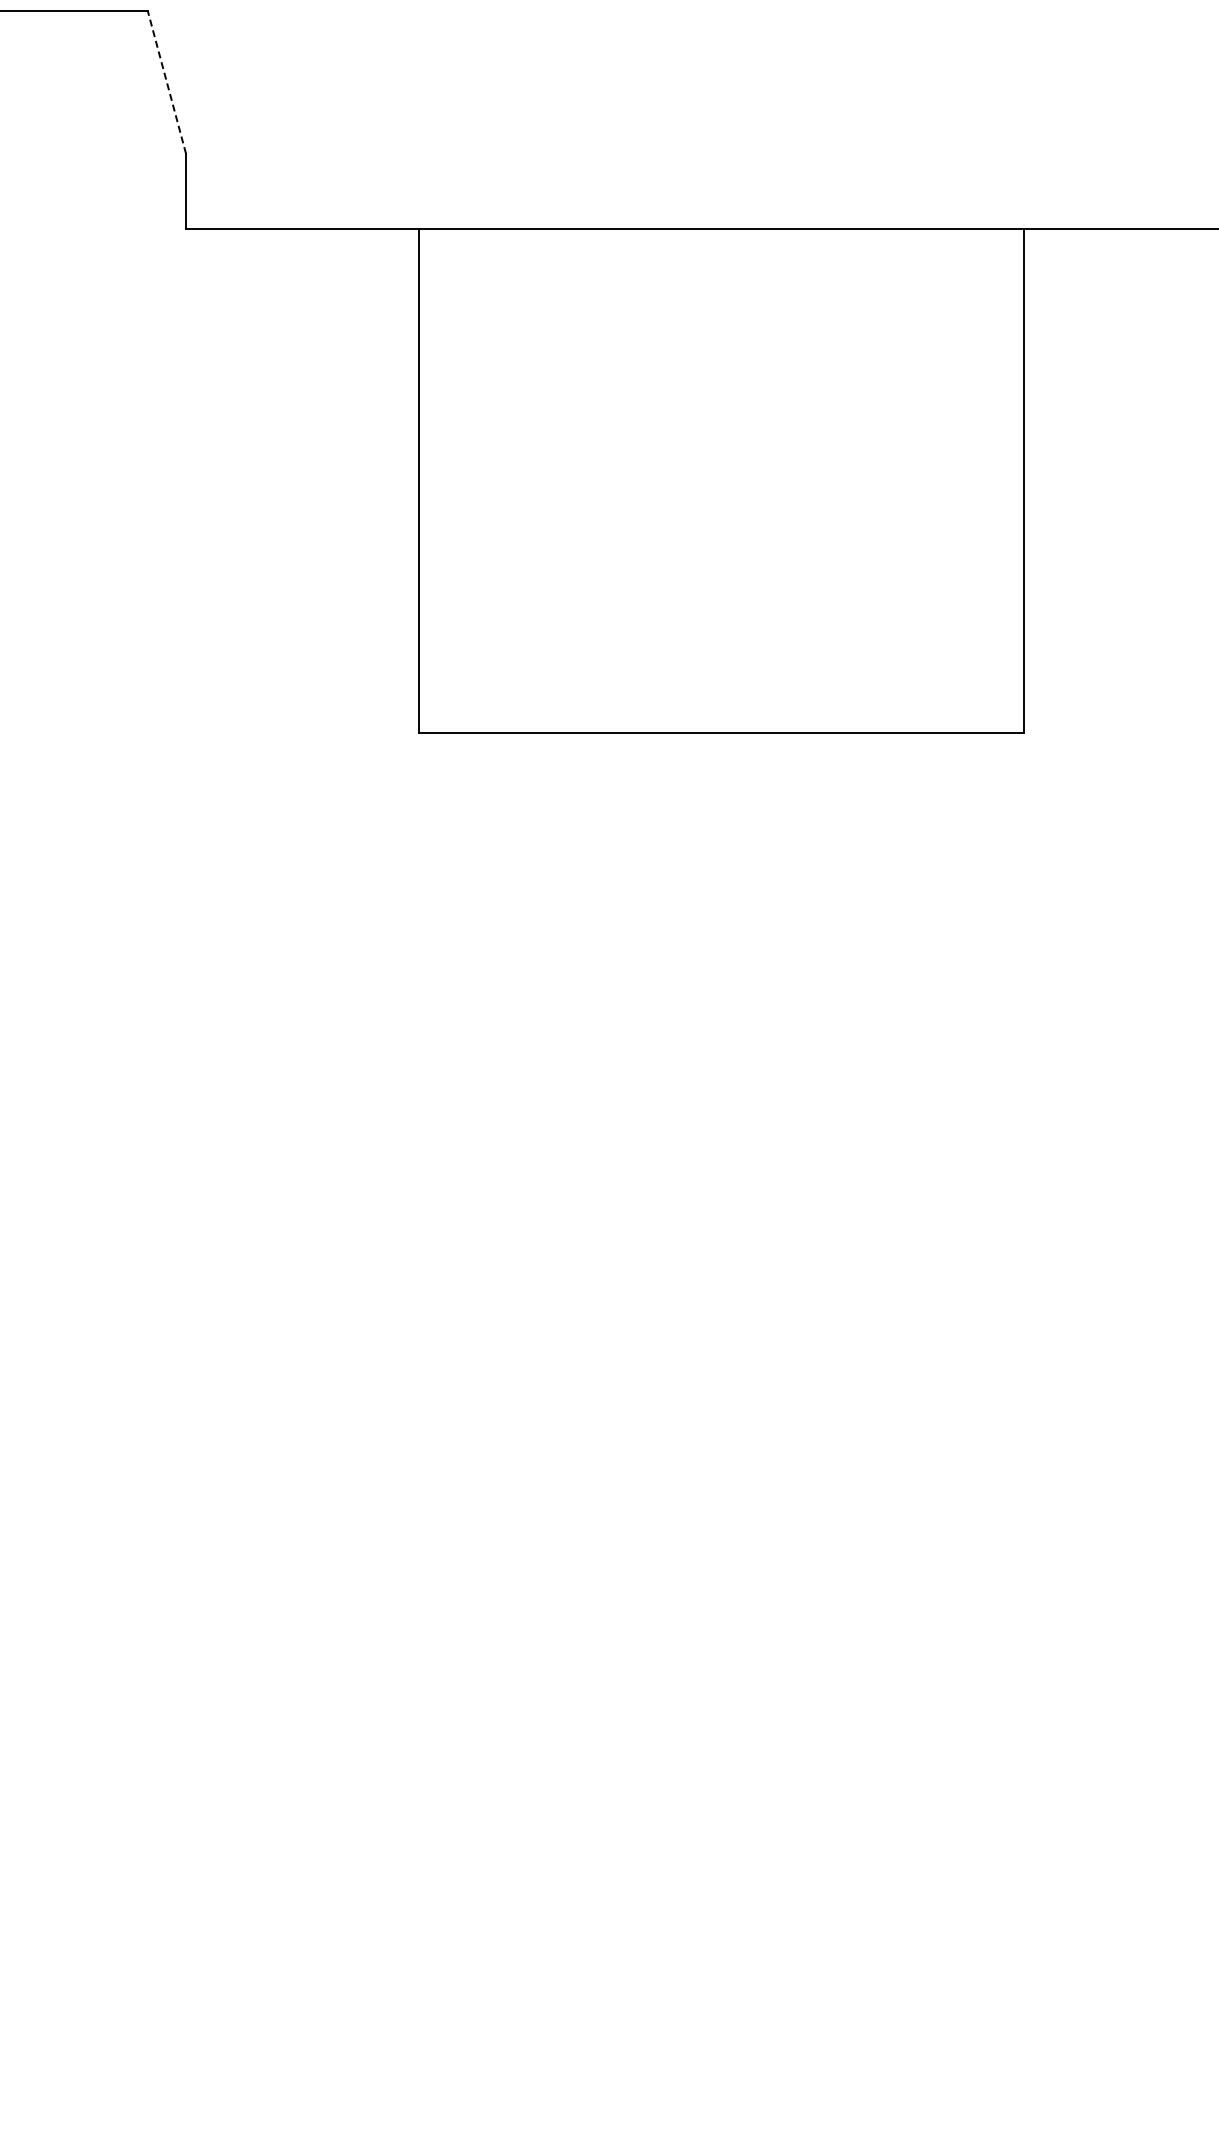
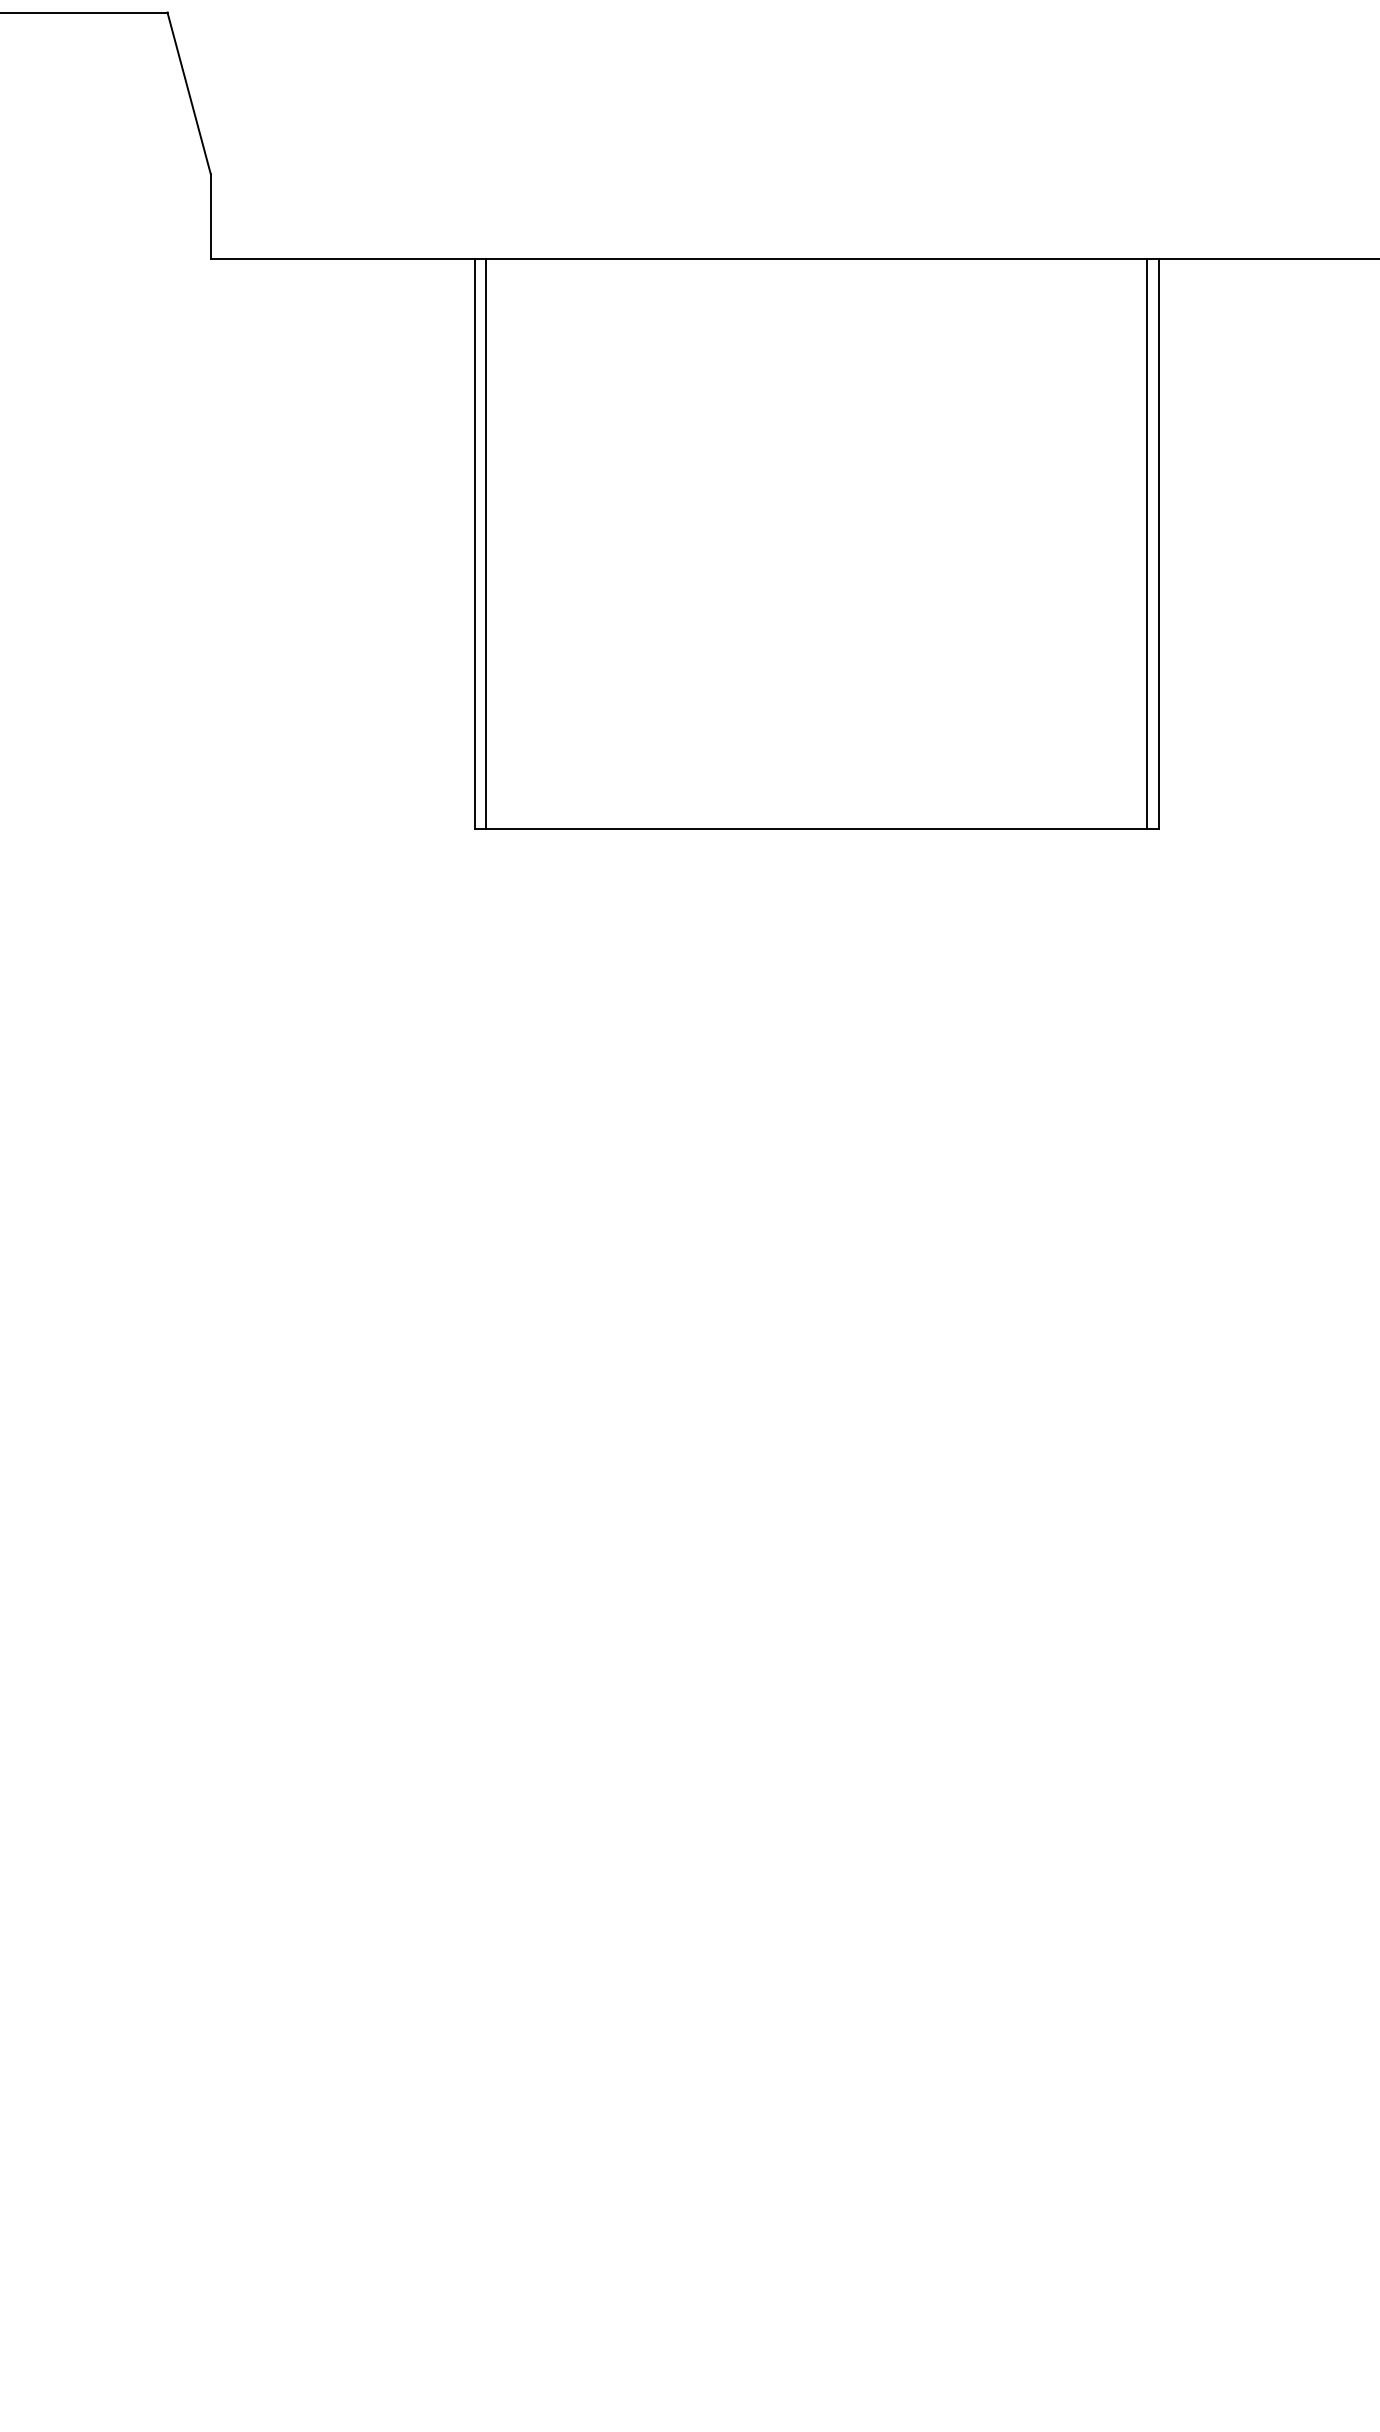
line: (166, 82) -> (188, 93), dashed -> solid
line: (429, 480) -> (486, 543), added
line: (1013, 480) -> (1147, 543), added

